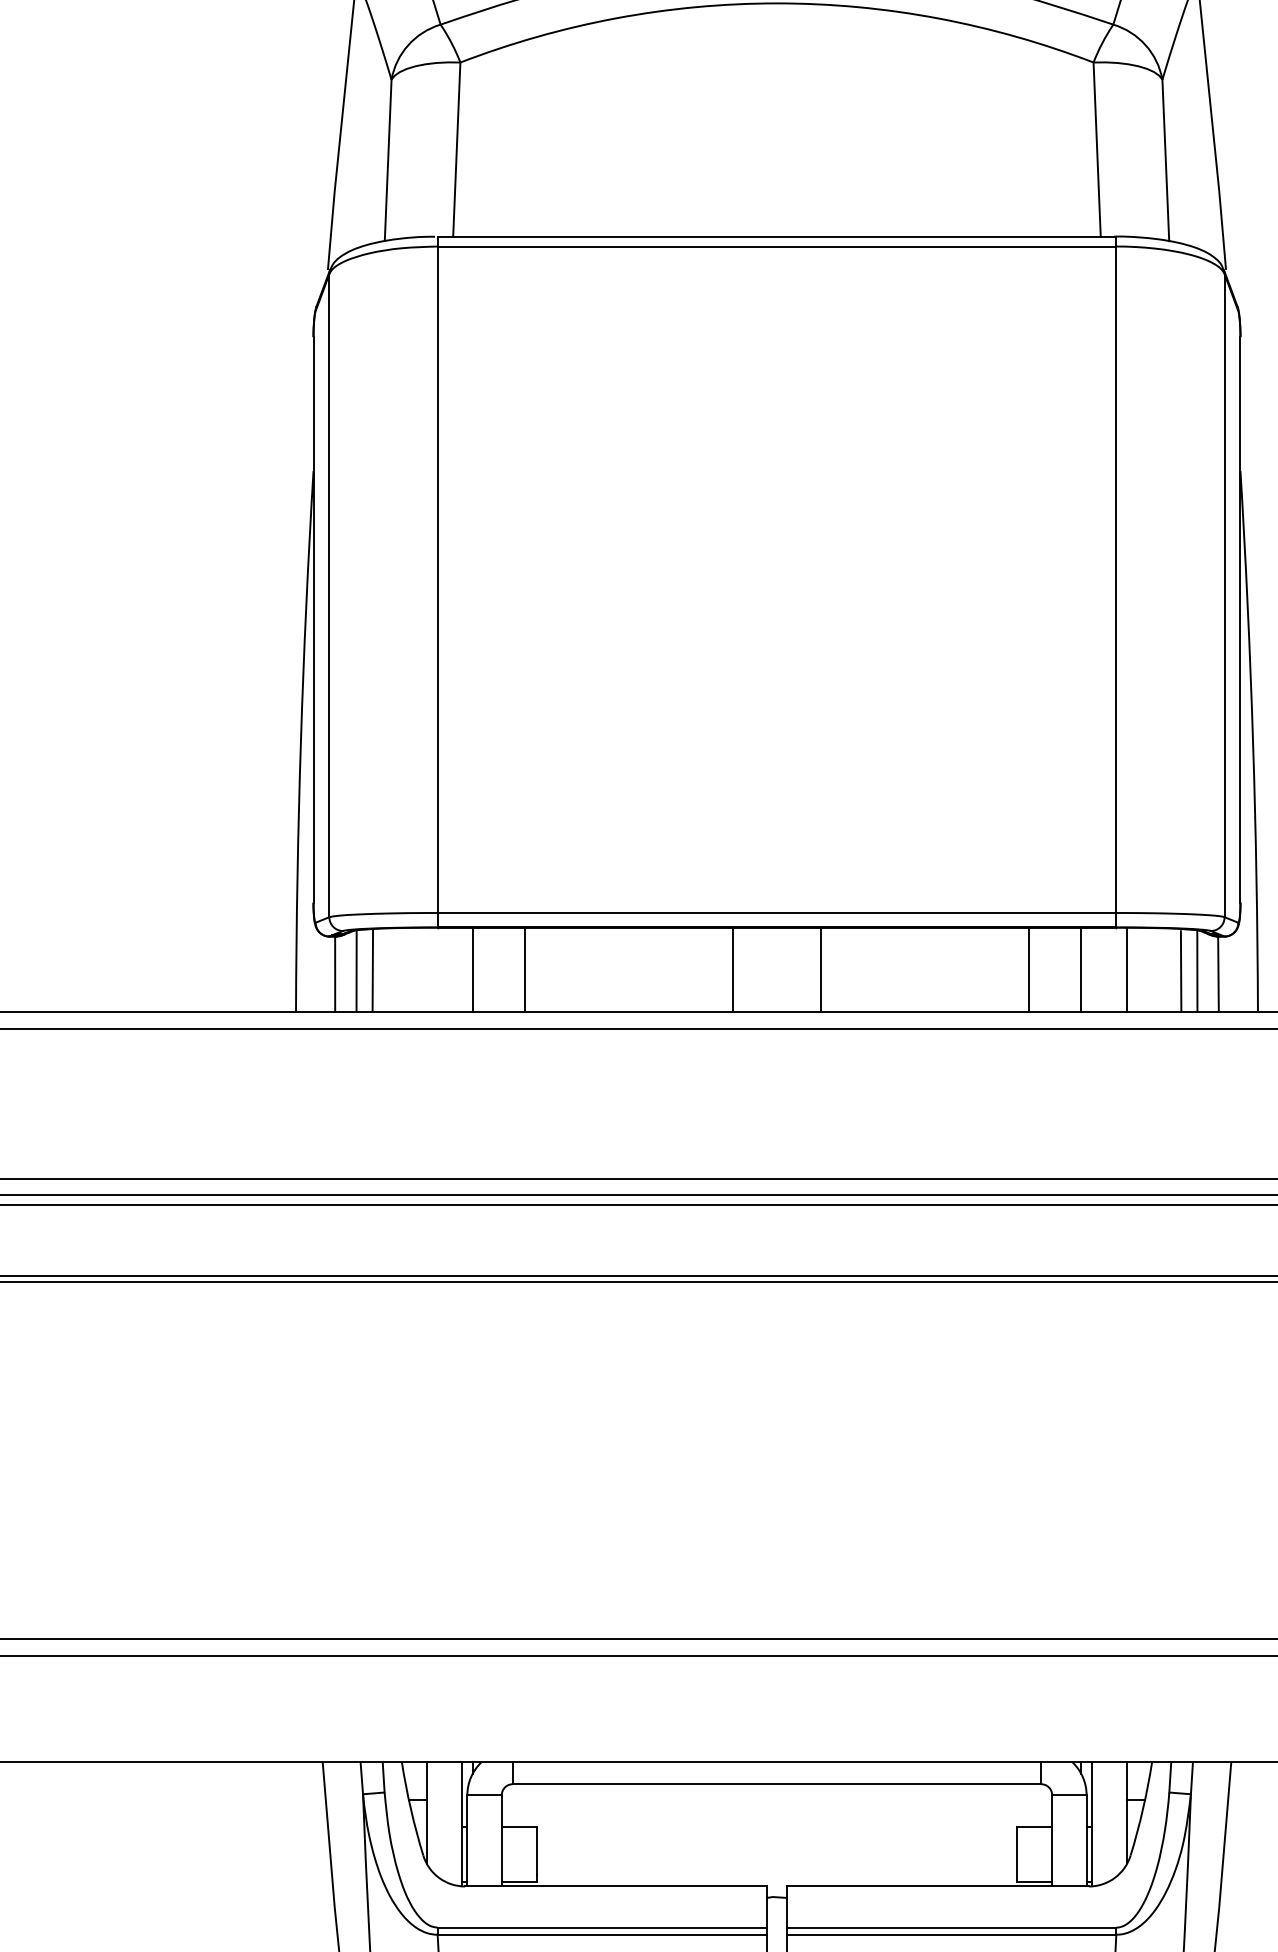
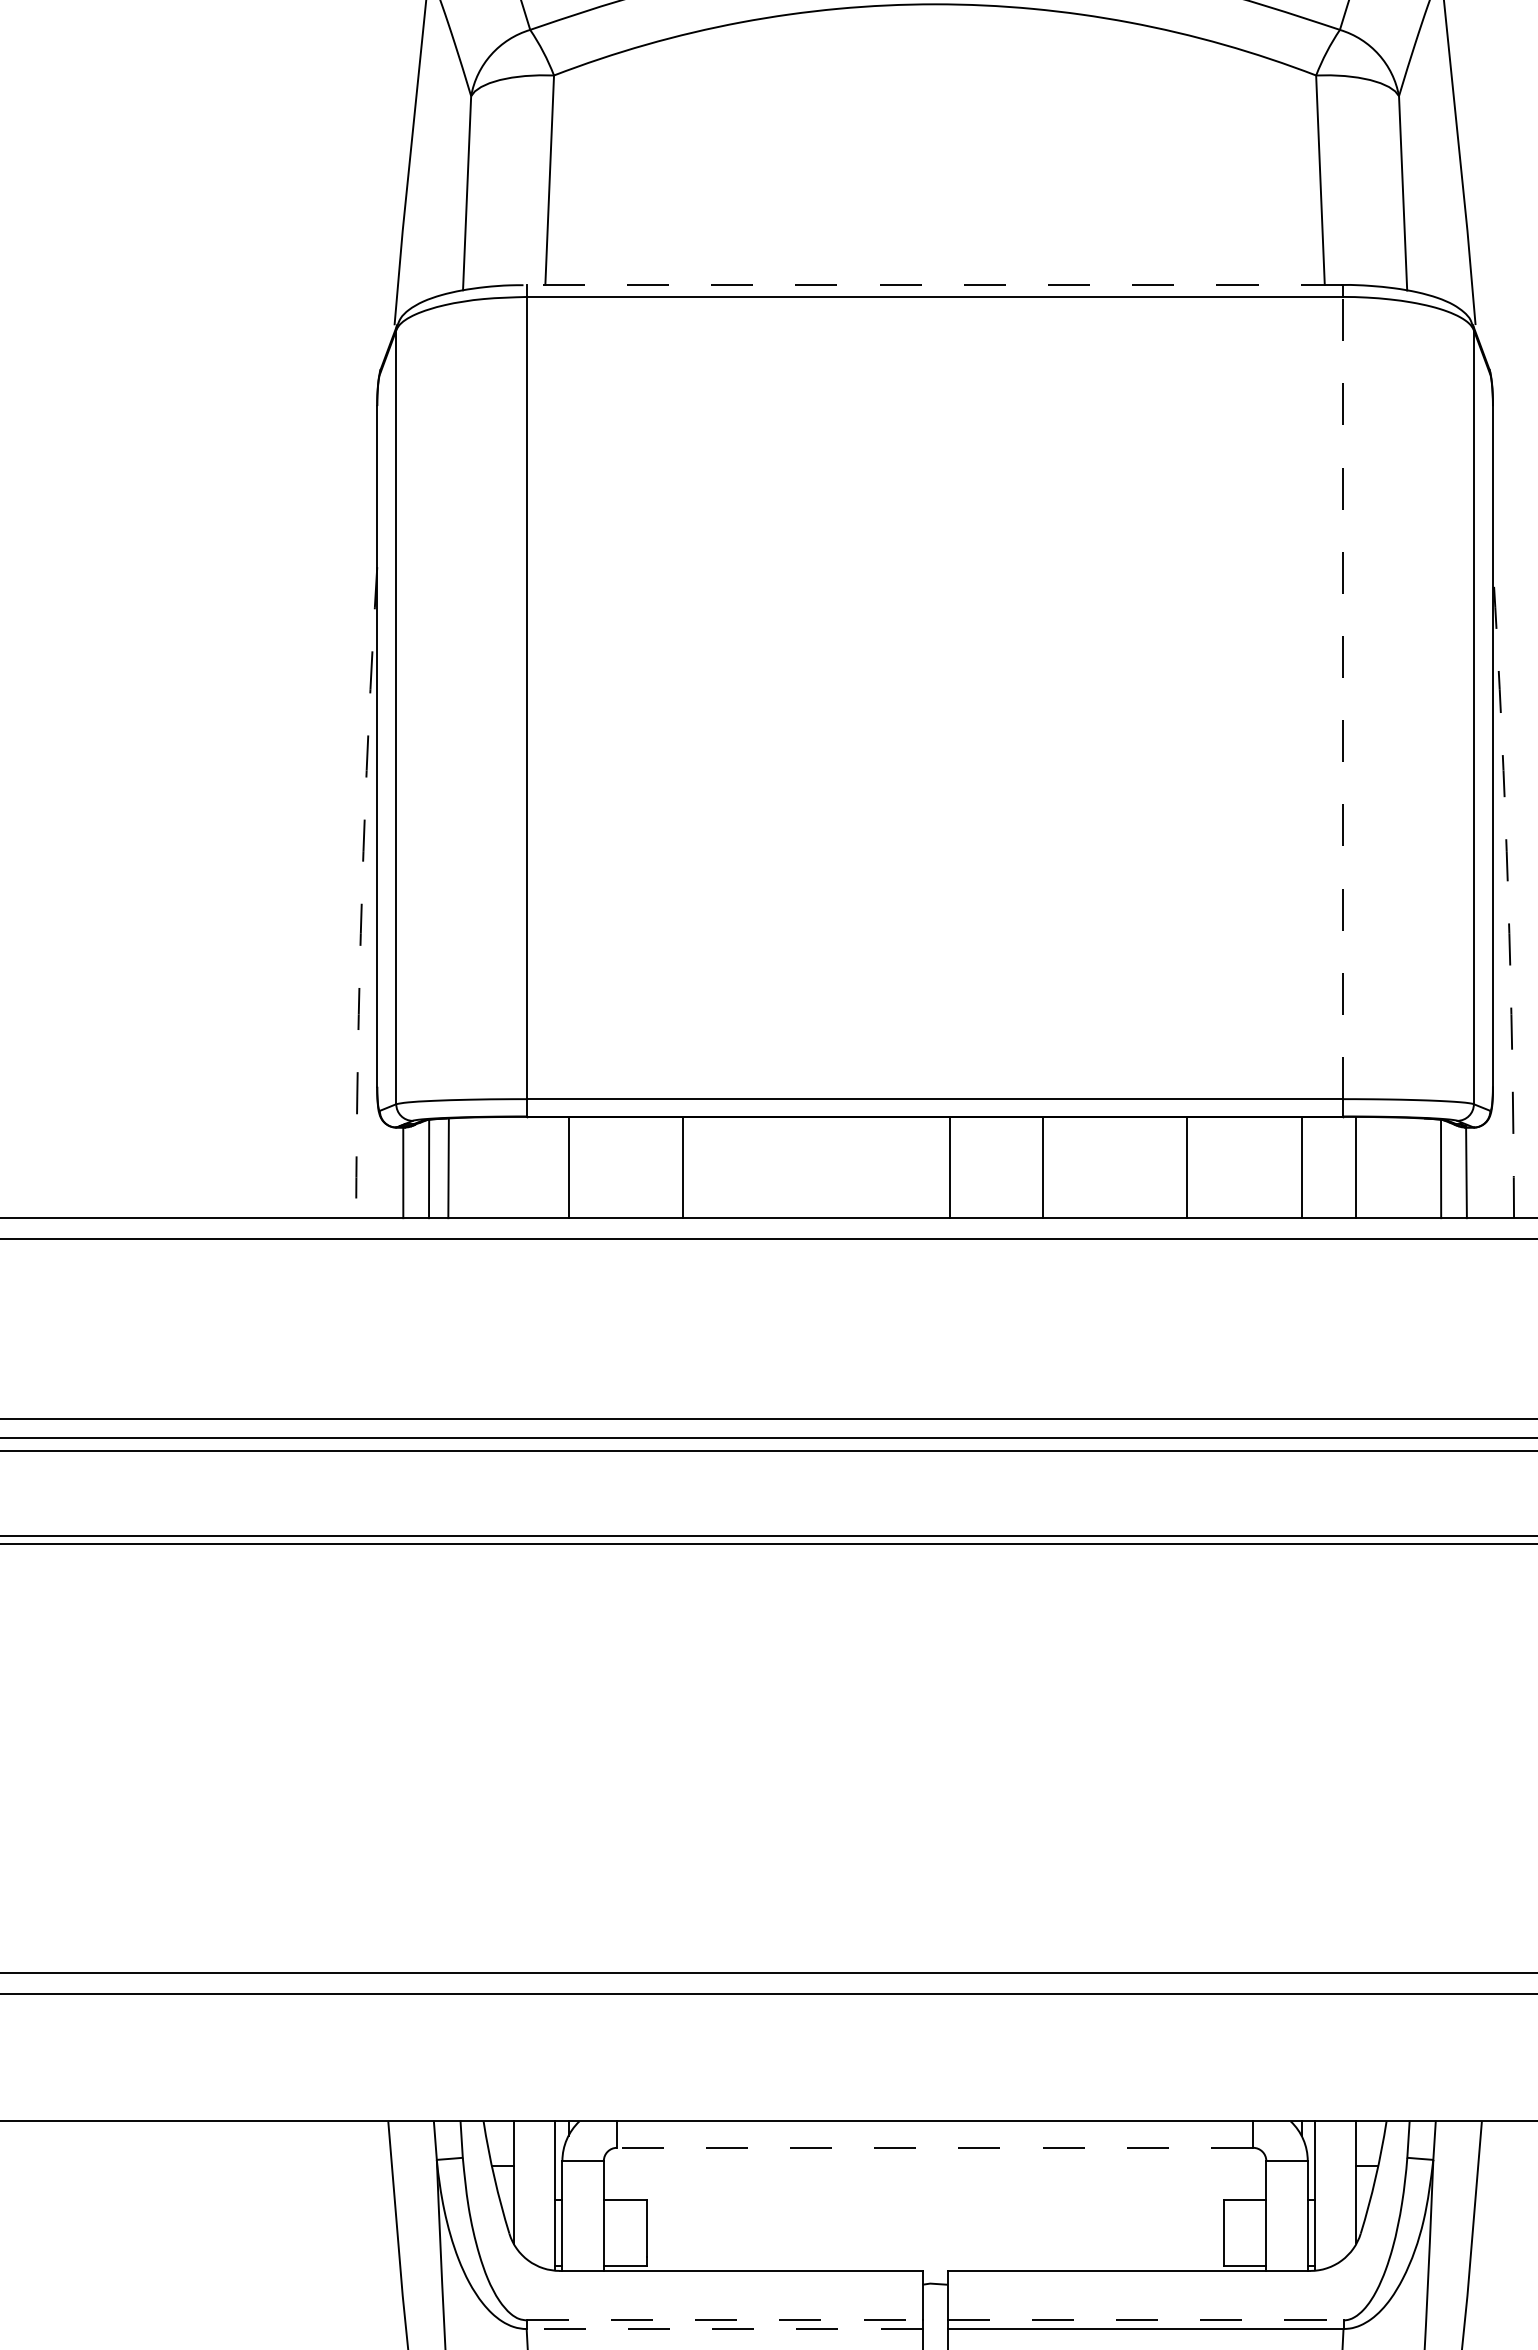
line: (777, 237) -> (935, 285), solid -> dashed
line: (1115, 579) -> (1342, 697), solid -> dashed
arc: (301, 741) -> (362, 892), solid -> dashed
arc: (1253, 741) -> (1508, 892), solid -> dashed
line: (524, 969) -> (682, 1167), moved
line: (733, 969) -> (950, 1167), moved
line: (820, 969) -> (1042, 1167), moved
line: (1029, 969) -> (1187, 1167), moved
line: (1181, 971) -> (1421, 1169), removed
line: (776, 1783) -> (934, 2147), solid -> dashed
line: (602, 1927) -> (725, 2320), solid -> dashed
line: (952, 1927) -> (1146, 2320), solid -> dashed
line: (602, 1934) -> (724, 2328), solid -> dashed

